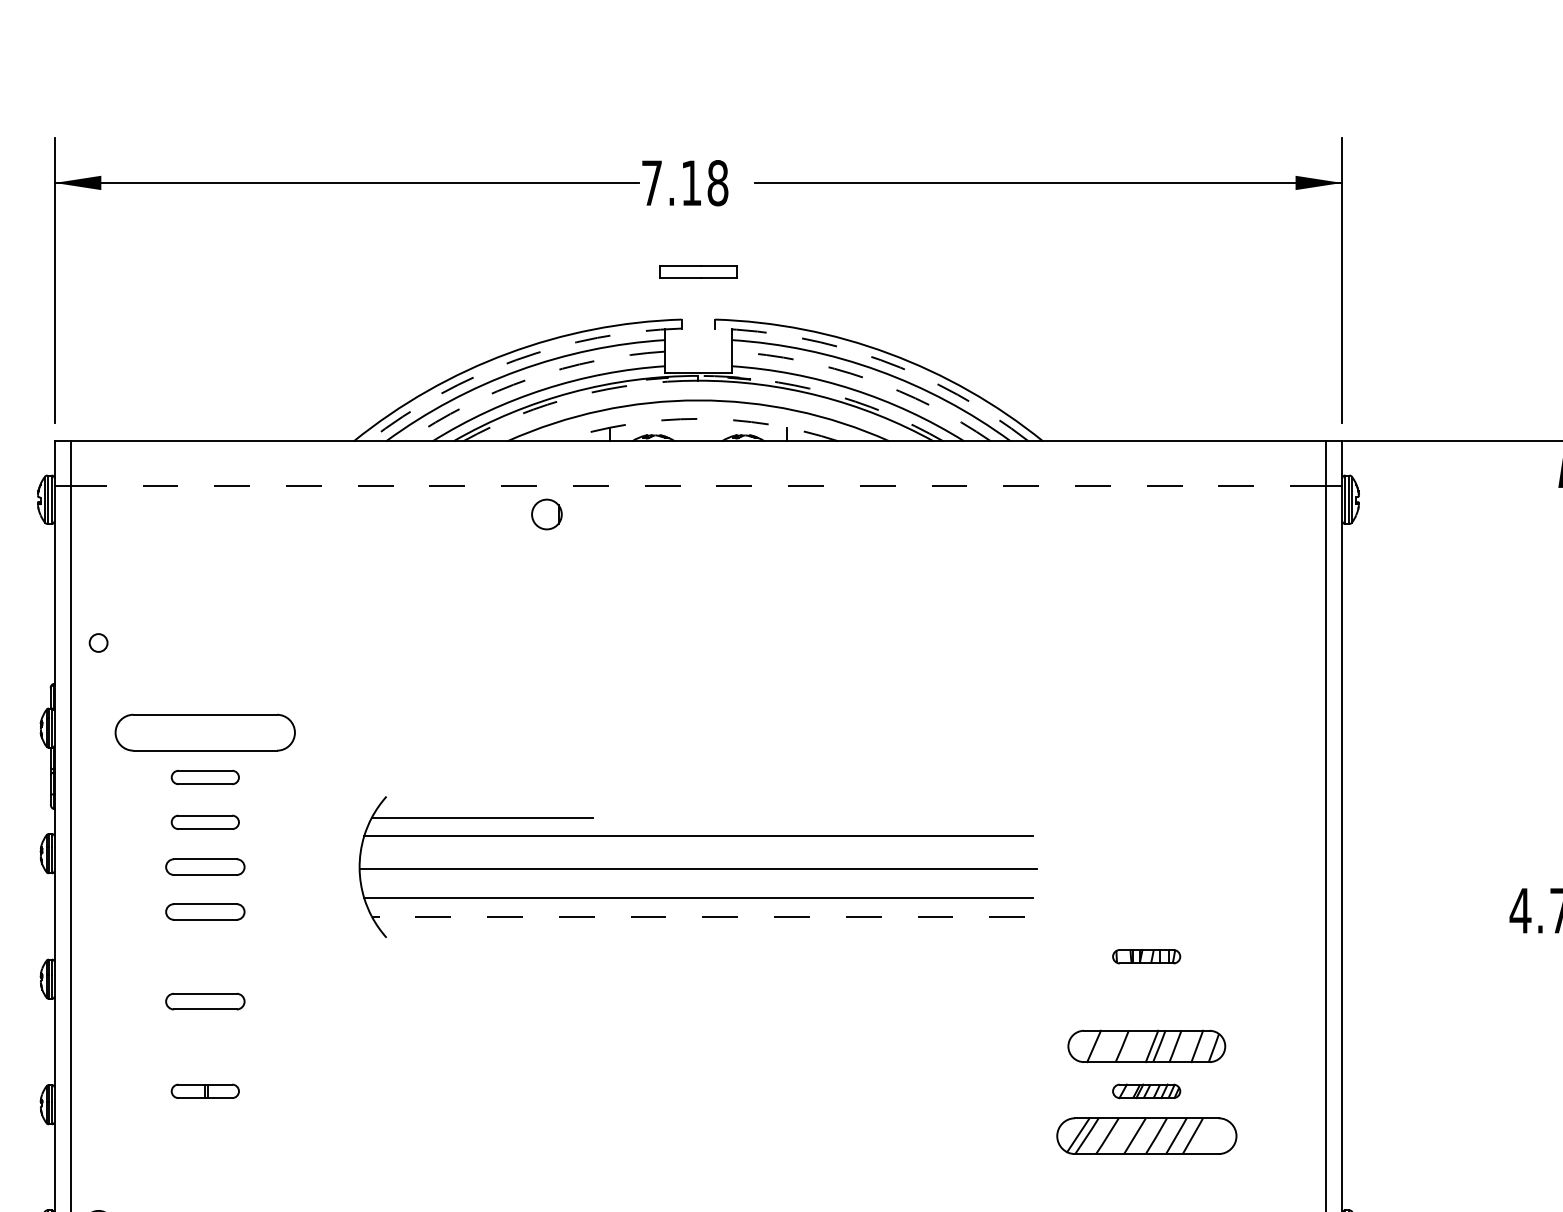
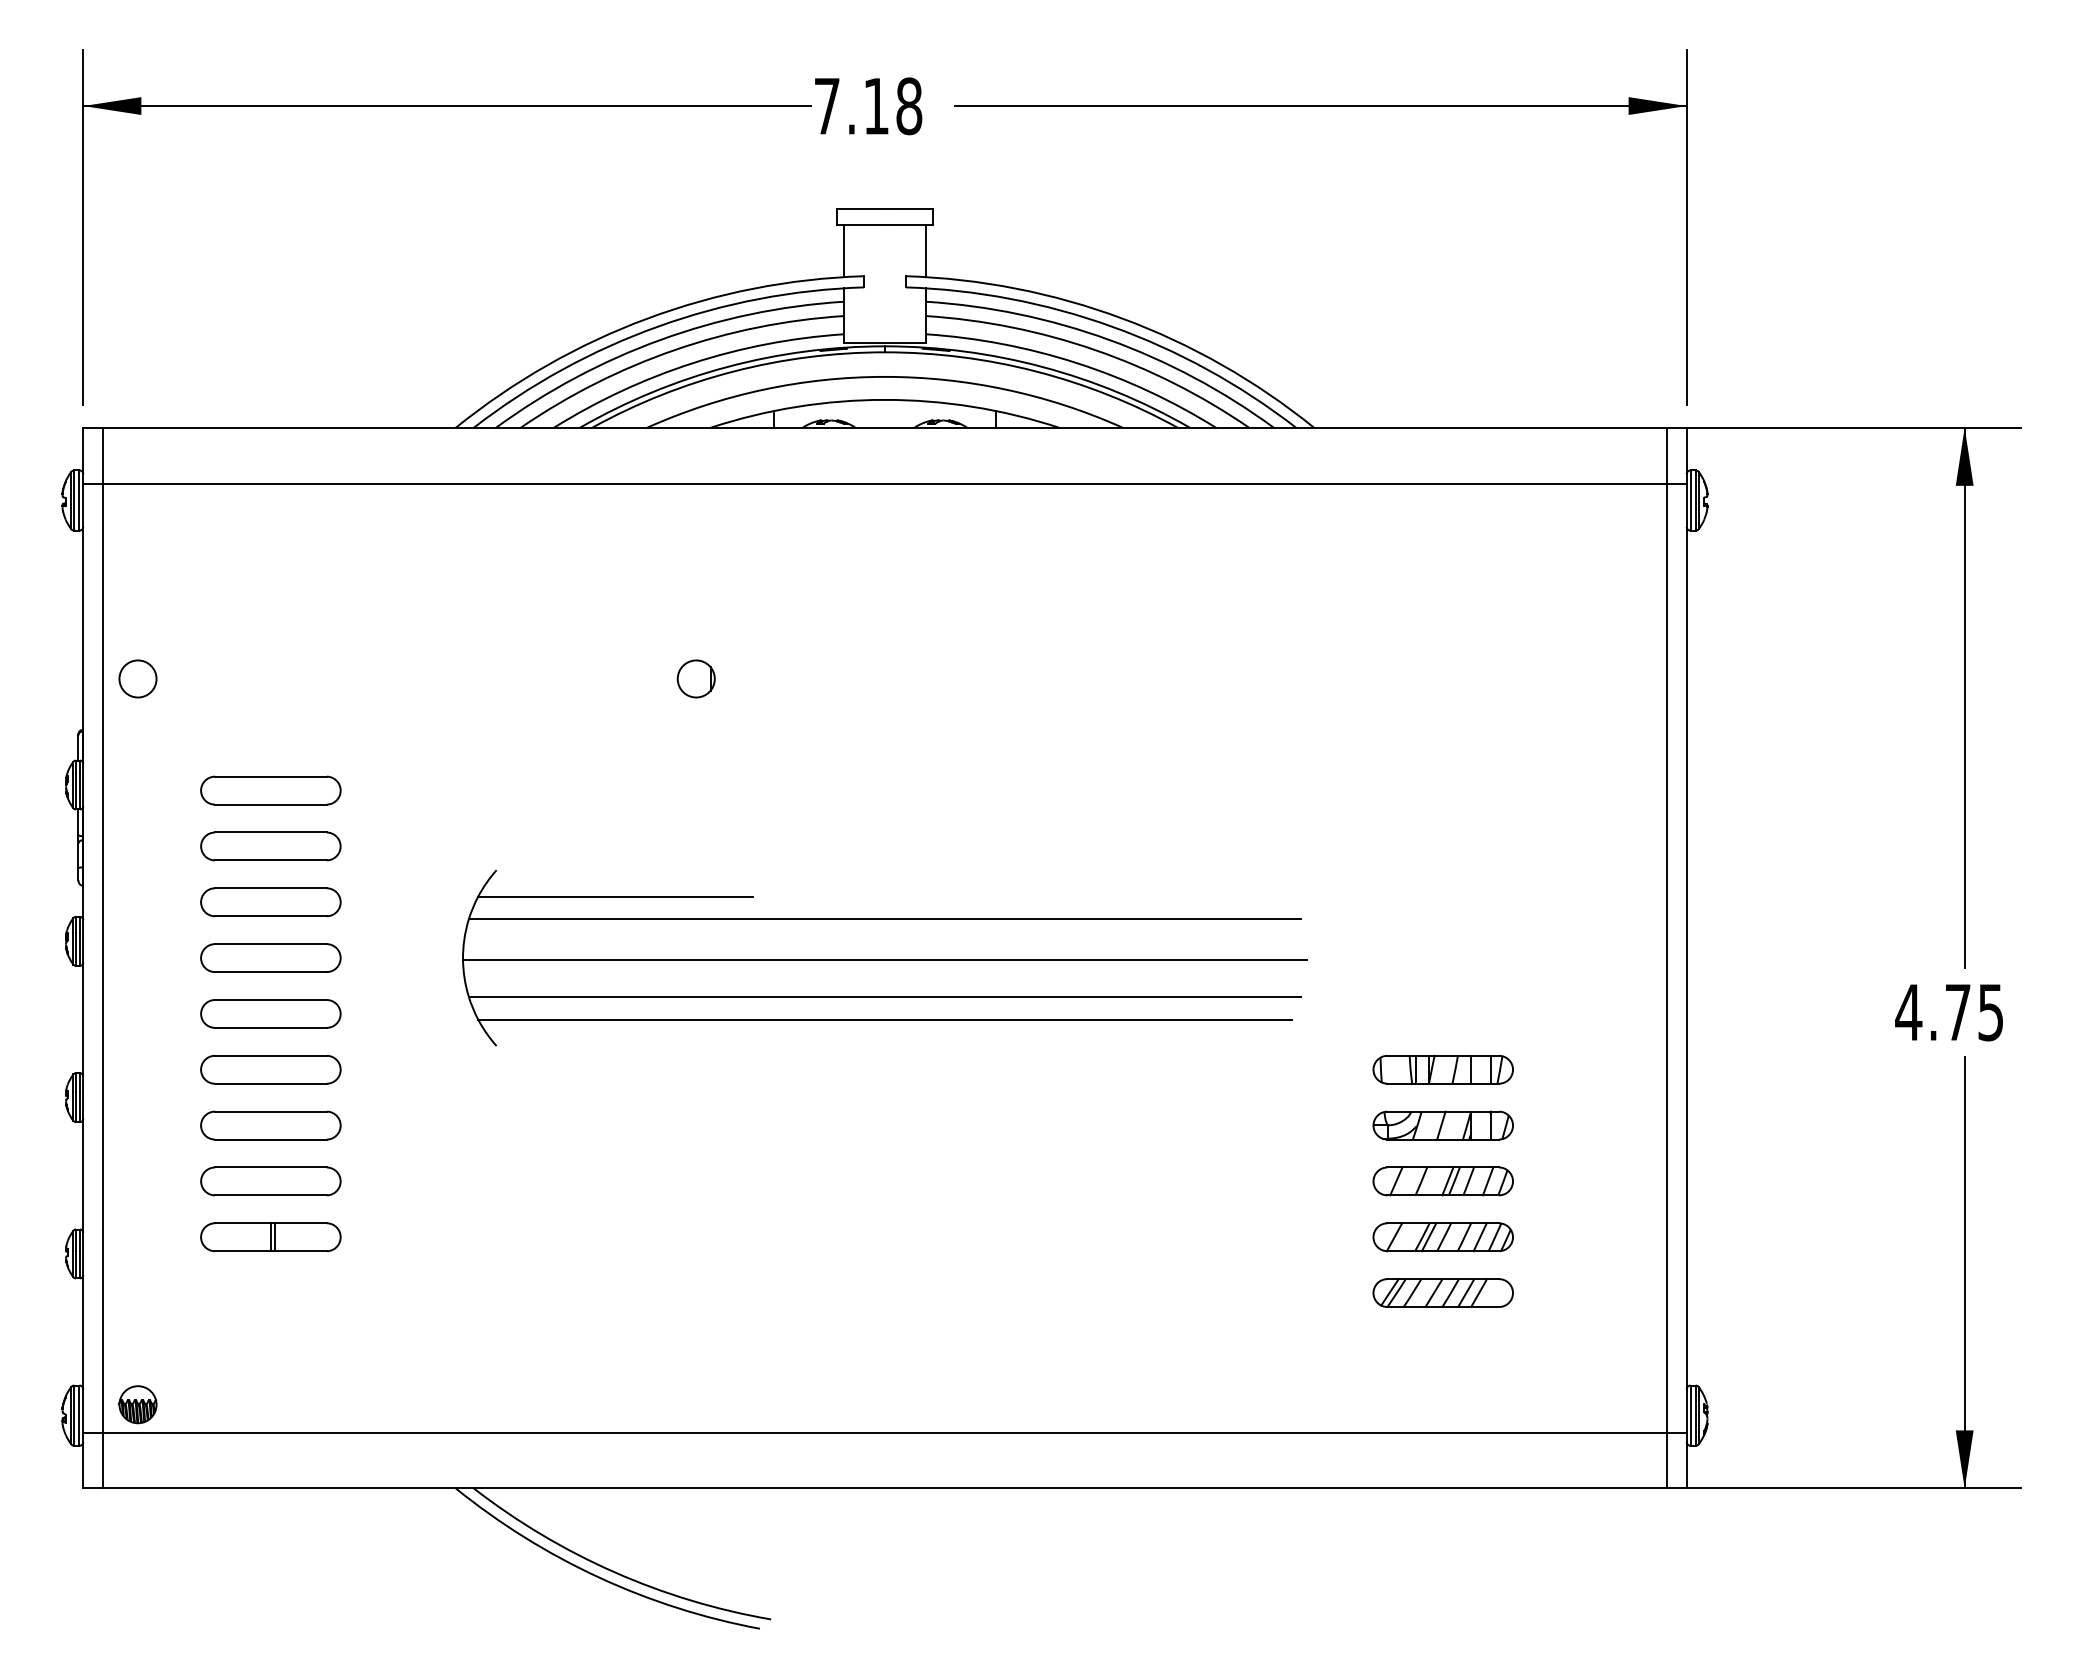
line: (665, 298) -> (843, 250), added
line: (731, 298) -> (926, 250), added
arc: (515, 359) -> (657, 326), dashed -> solid
arc: (881, 359) -> (1112, 326), dashed -> solid
arc: (529, 379) -> (674, 350), dashed -> solid
arc: (867, 379) -> (1095, 350), dashed -> solid
arc: (824, 392) -> (1042, 367), dashed -> solid
arc: (576, 396) -> (733, 371), dashed -> solid
arc: (698, 418) -> (884, 399), dashed -> solid
line: (698, 486) -> (884, 483), dashed -> solid
part: (546, 514) -> (695, 678), moved
circle: (98, 642) -> (137, 678), size x1.67
part: (205, 732) -> (270, 790), size x0.62
part: (205, 777) -> (270, 846), size x1.67
part: (205, 822) -> (270, 902), size x1.67
part: (205, 866) -> (270, 957), size x1.43
part: (205, 911) -> (270, 1013), size x1.43
line: (698, 916) -> (885, 1019), dashed -> solid
part: (205, 956) -> (270, 1069), added
part: (1146, 956) -> (1442, 1069), size x1.67
part: (205, 1001) -> (270, 1125), size x1.43
part: (1146, 1001) -> (1442, 1125), added
part: (205, 1046) -> (270, 1181), added
part: (1146, 1046) -> (1442, 1181), size x0.71
part: (205, 1091) -> (270, 1237), size x1.67
part: (1146, 1091) -> (1442, 1237), size x1.67
part: (1146, 1135) -> (1442, 1292), size x0.62

